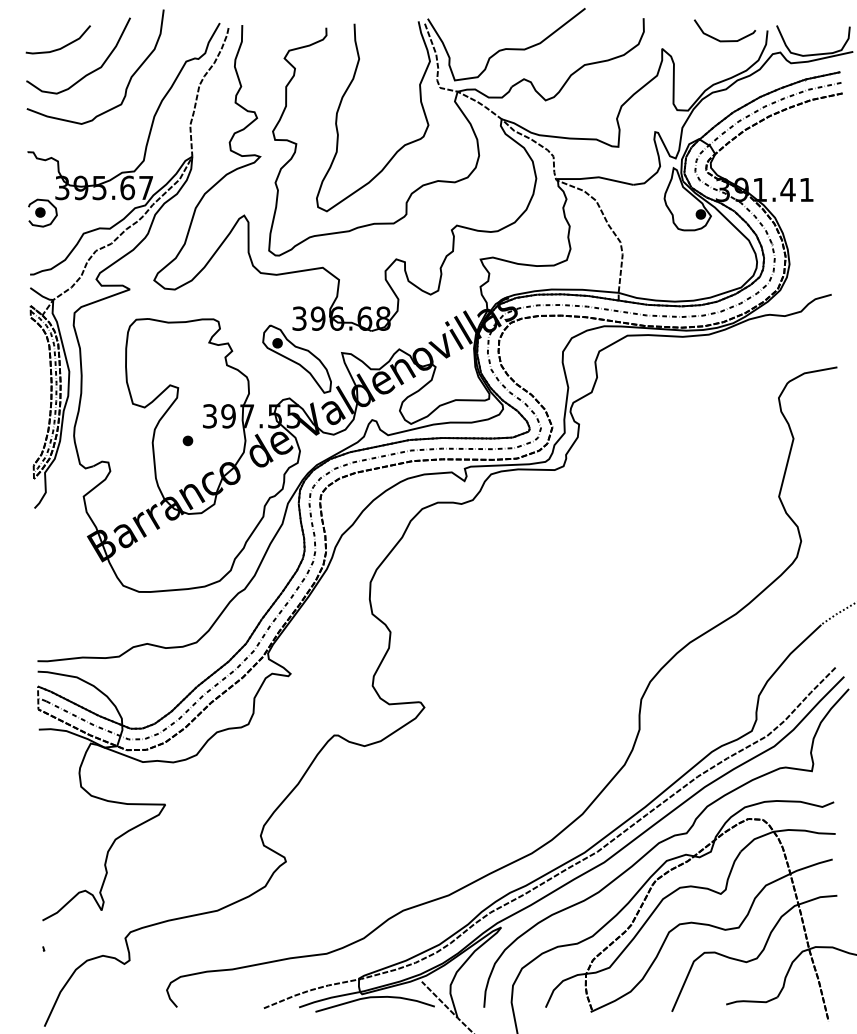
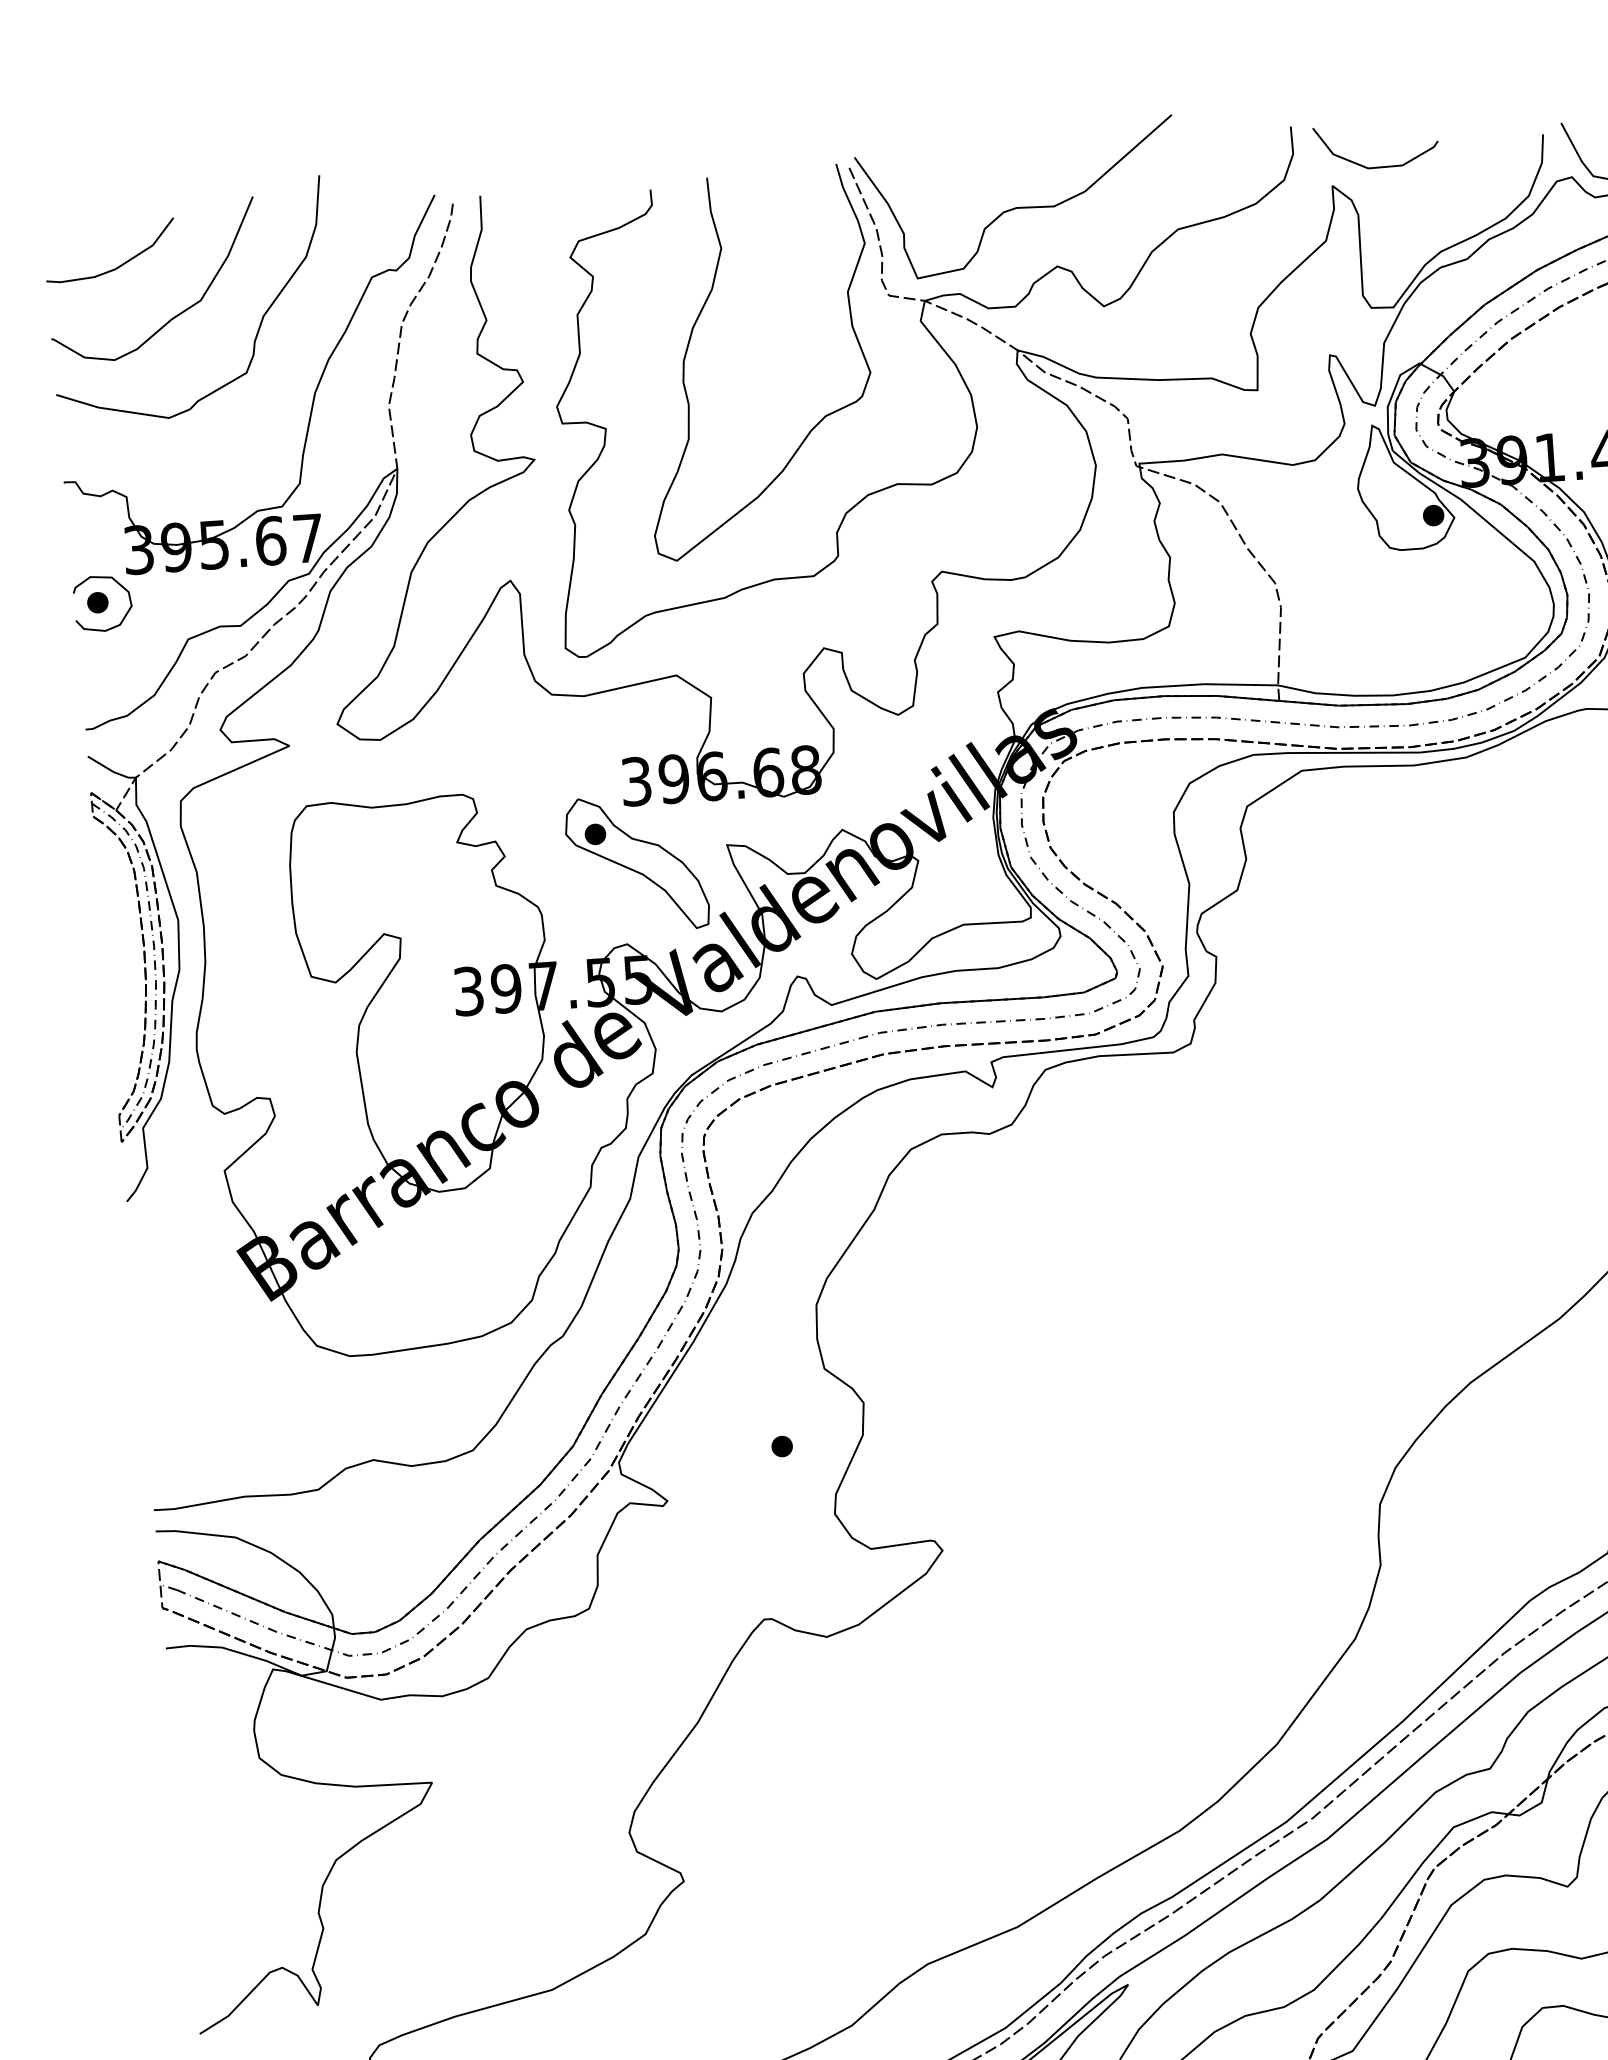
curve: (724, 40) -> (1376, 166), moved
part: (187, 440) -> (781, 1445), moved

